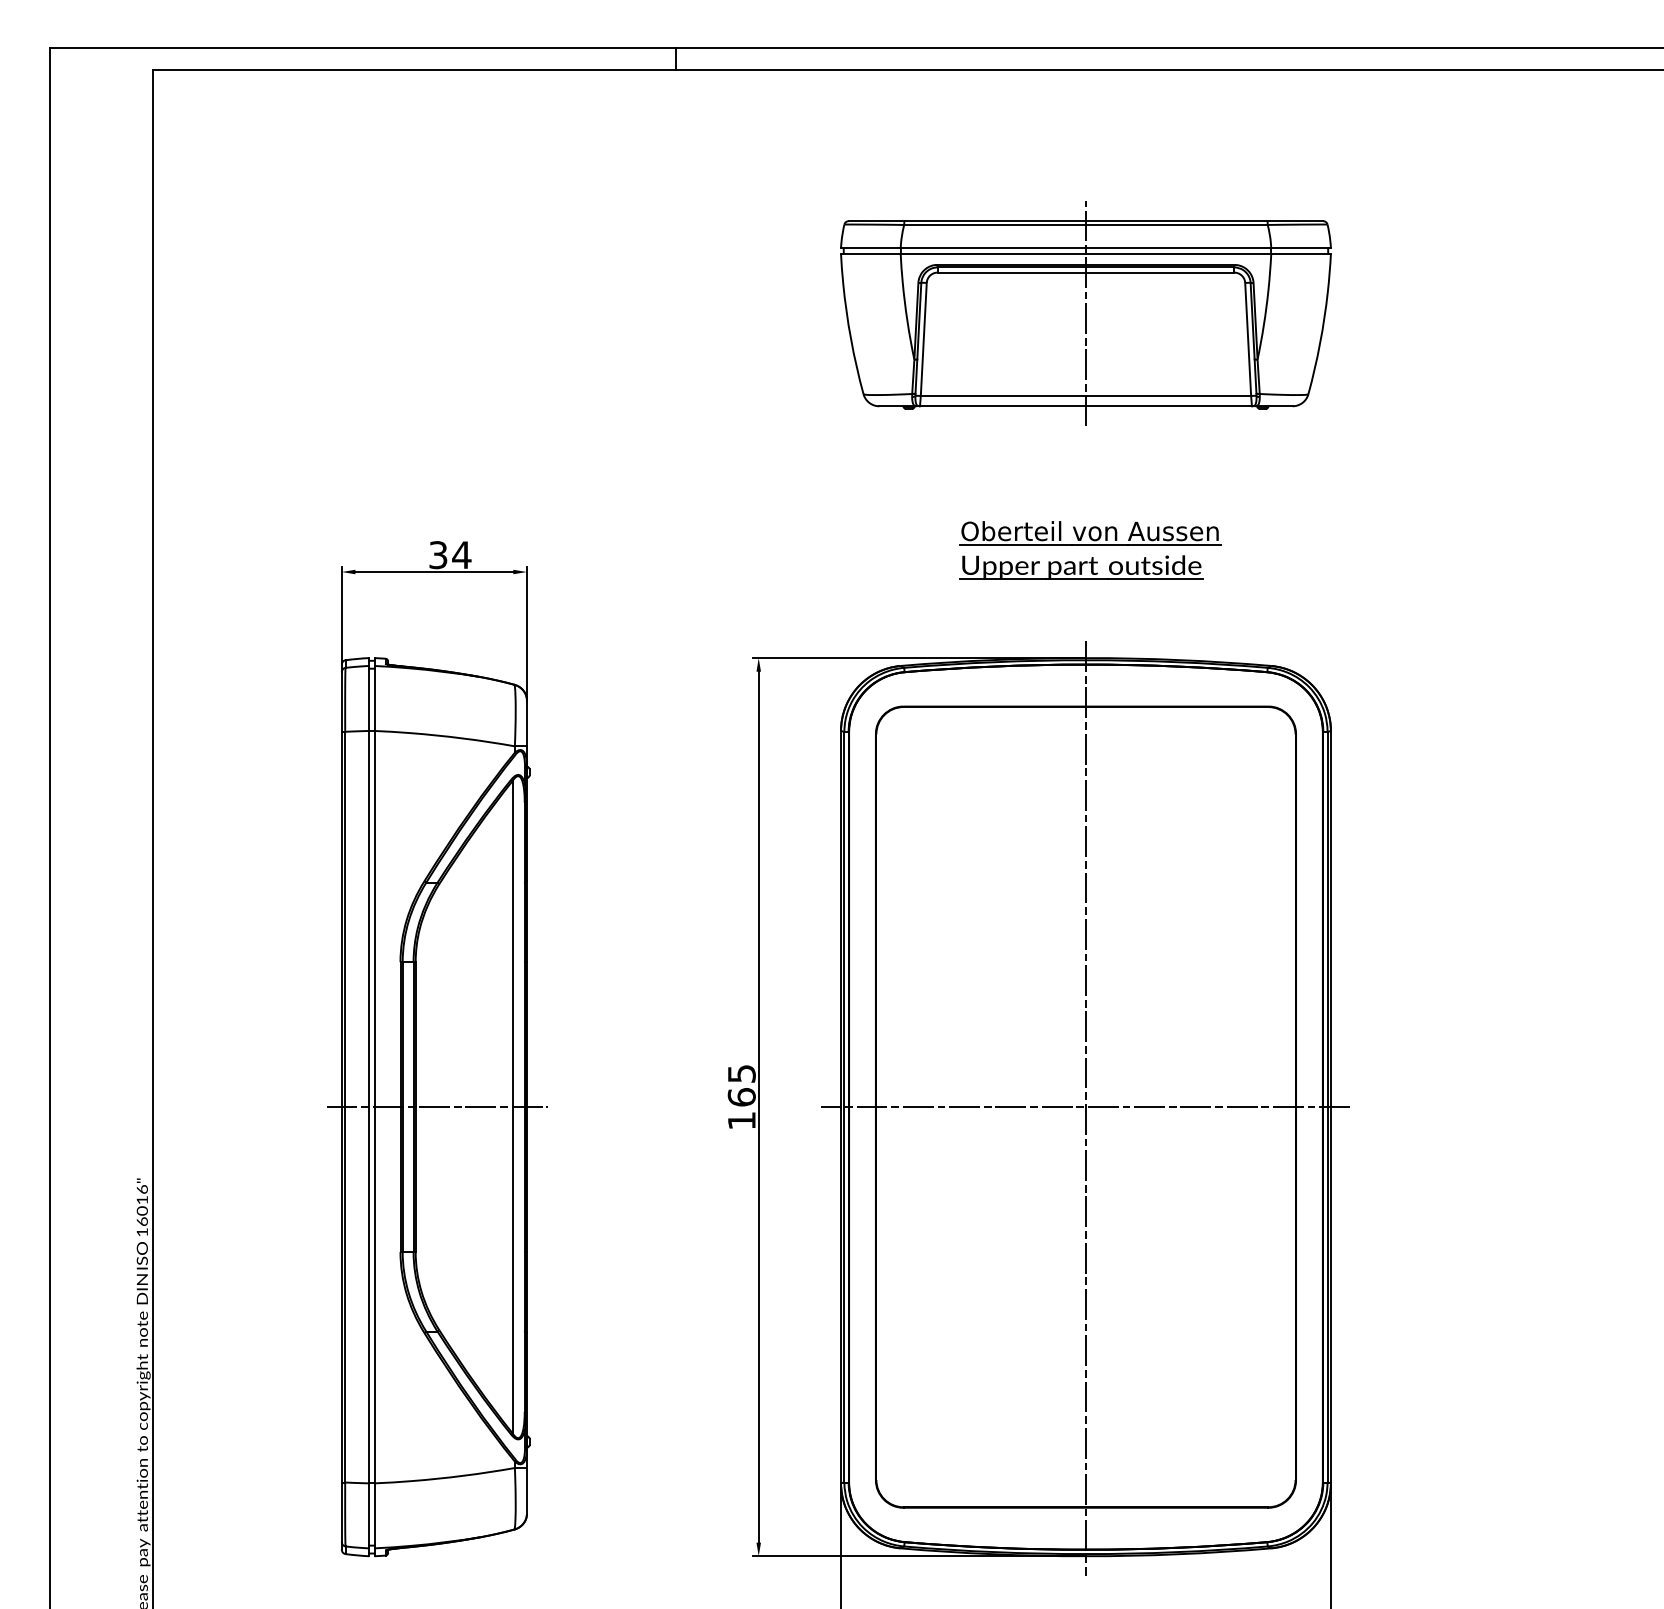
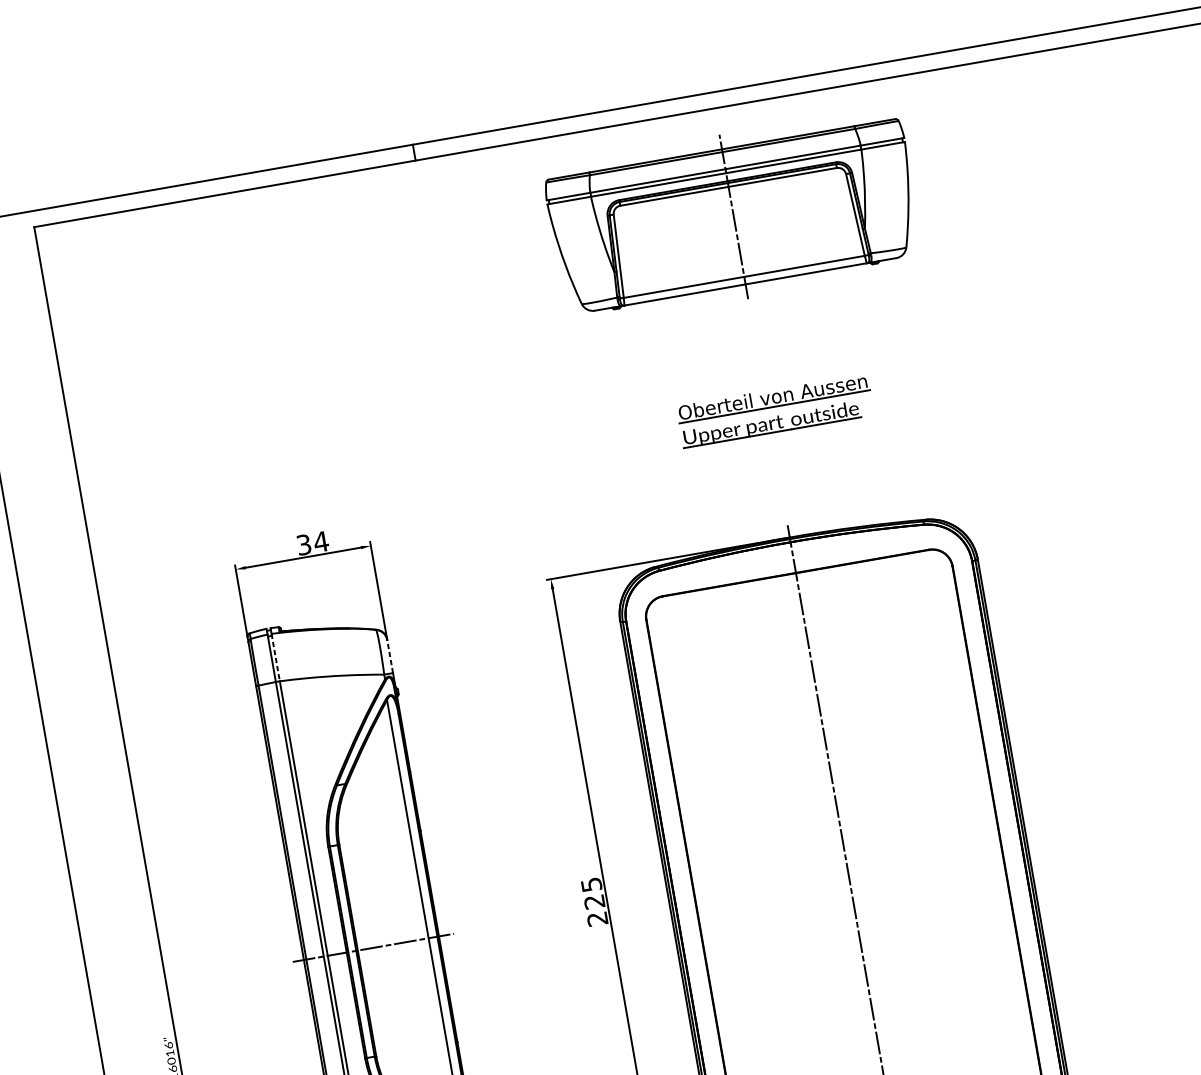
part: (1085, 313) -> (733, 216), moved
part: (1090, 550) -> (775, 410), moved
line: (374, 698) -> (275, 657), solid -> dashed
line: (526, 723) -> (389, 656), solid -> dashed
line: (1085, 1107) -> (846, 865), removed
text: (741, 1108) -> (595, 910), 165 -> 225

